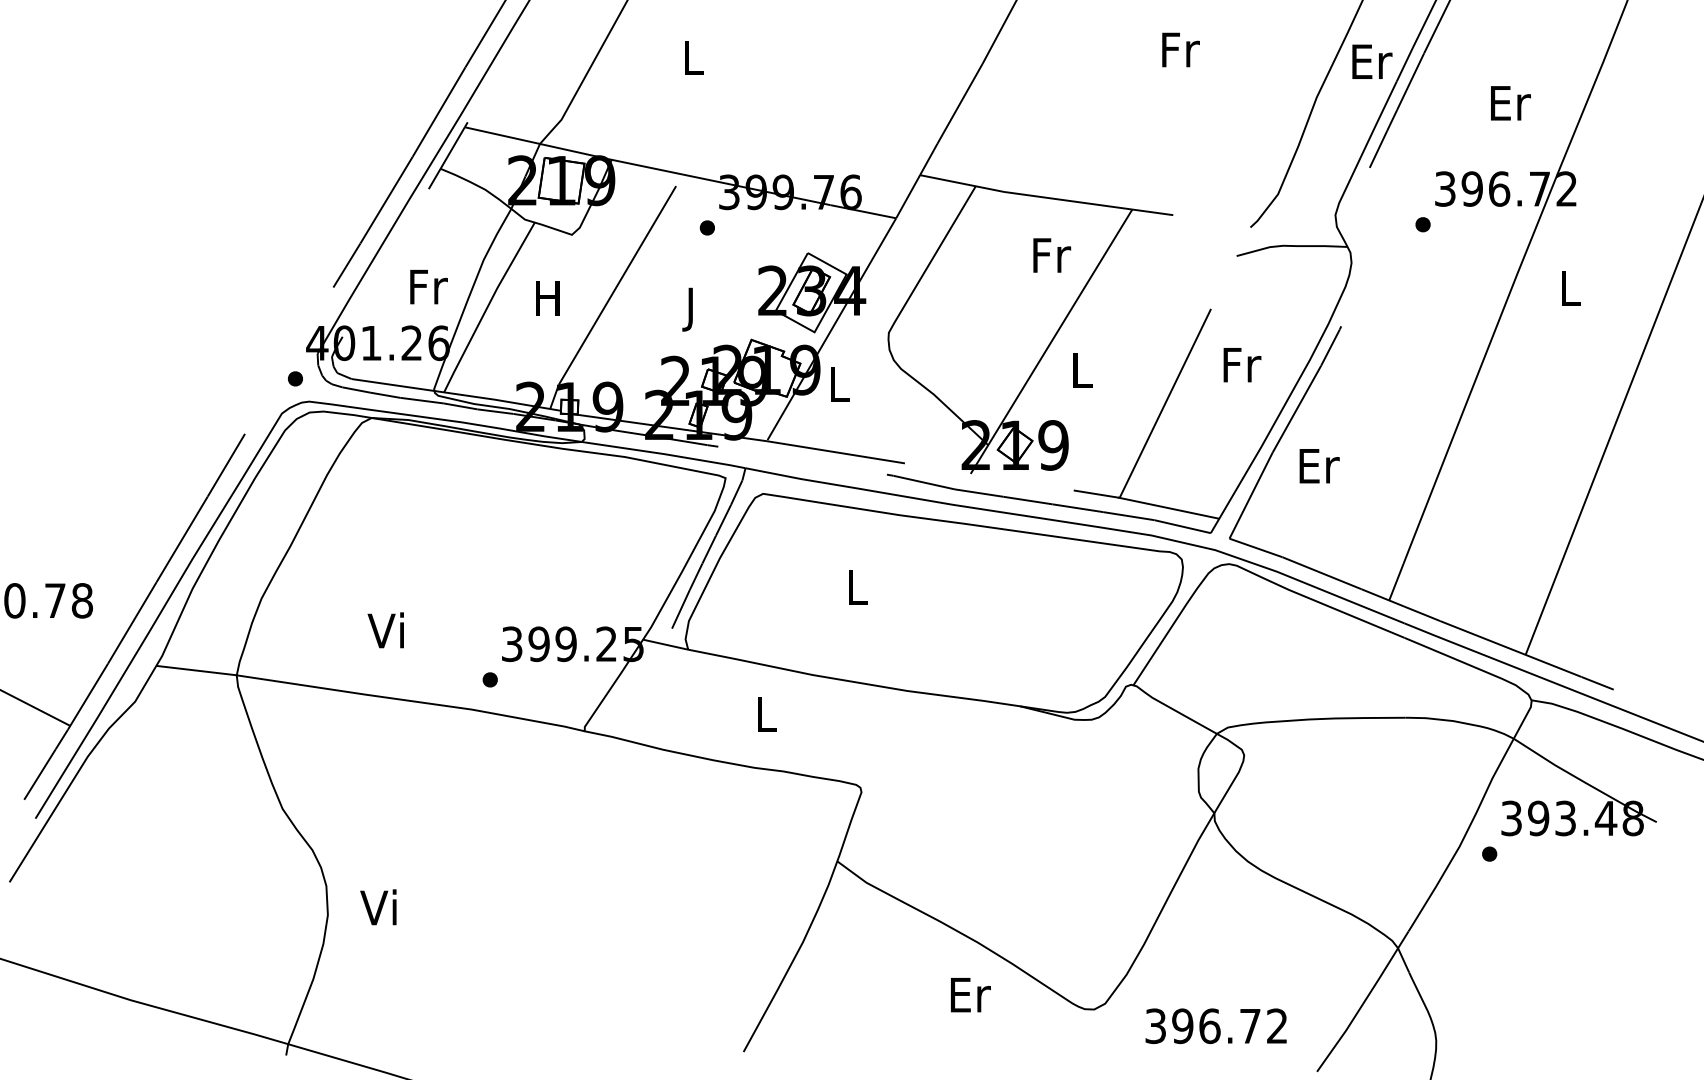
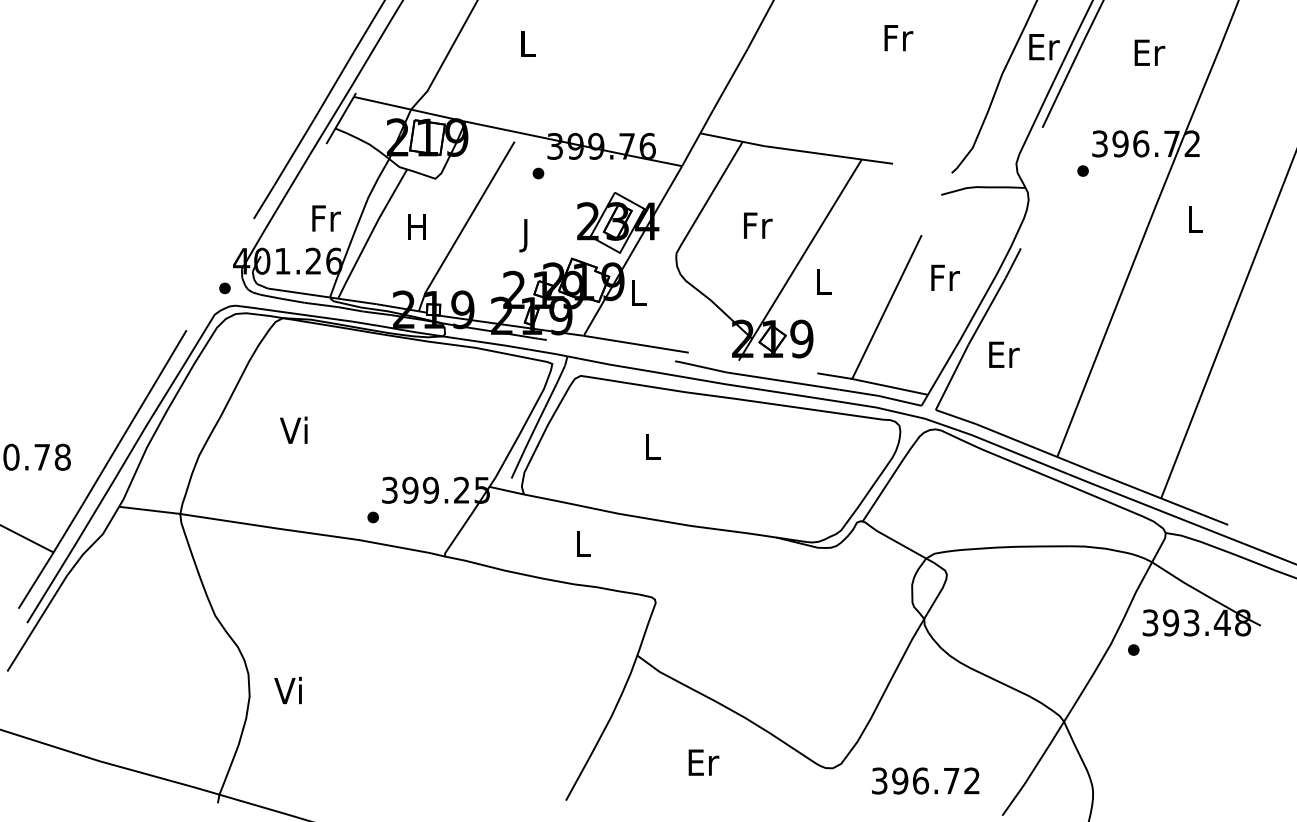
text: (1510, 103) -> (1149, 52), moved
text: (1052, 255) -> (758, 225), moved
text: (385, 630) -> (293, 430), moved
text: (970, 995) -> (703, 762), moved

